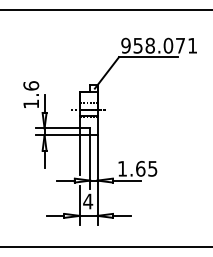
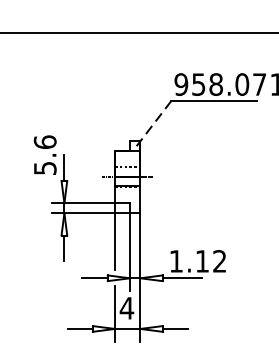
line: (106, 72) -> (153, 122), solid -> dashed
text: (31, 103) -> (45, 167), 1.6 -> 5.6
text: (146, 168) -> (210, 260), 1.65 -> 1.12

